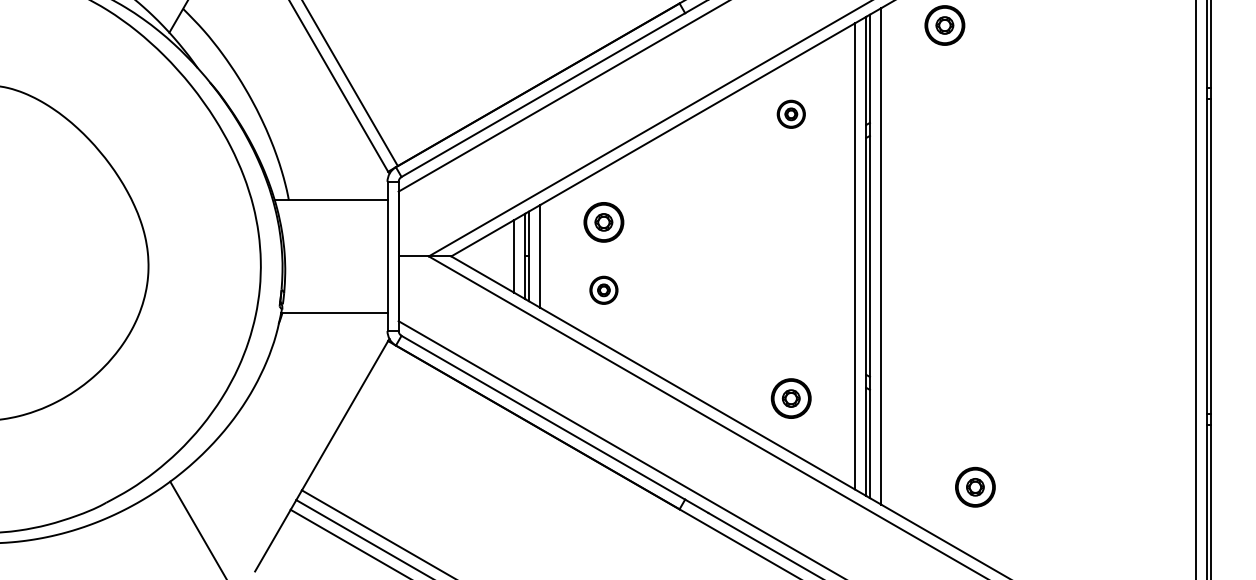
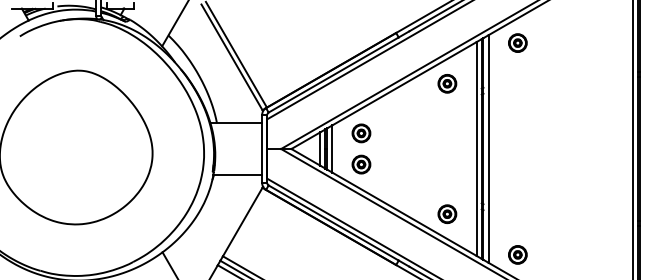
part: (791, 113) -> (447, 83), size x1.43
part: (603, 290) -> (361, 164), size x1.43
part: (974, 486) -> (517, 254), moved

